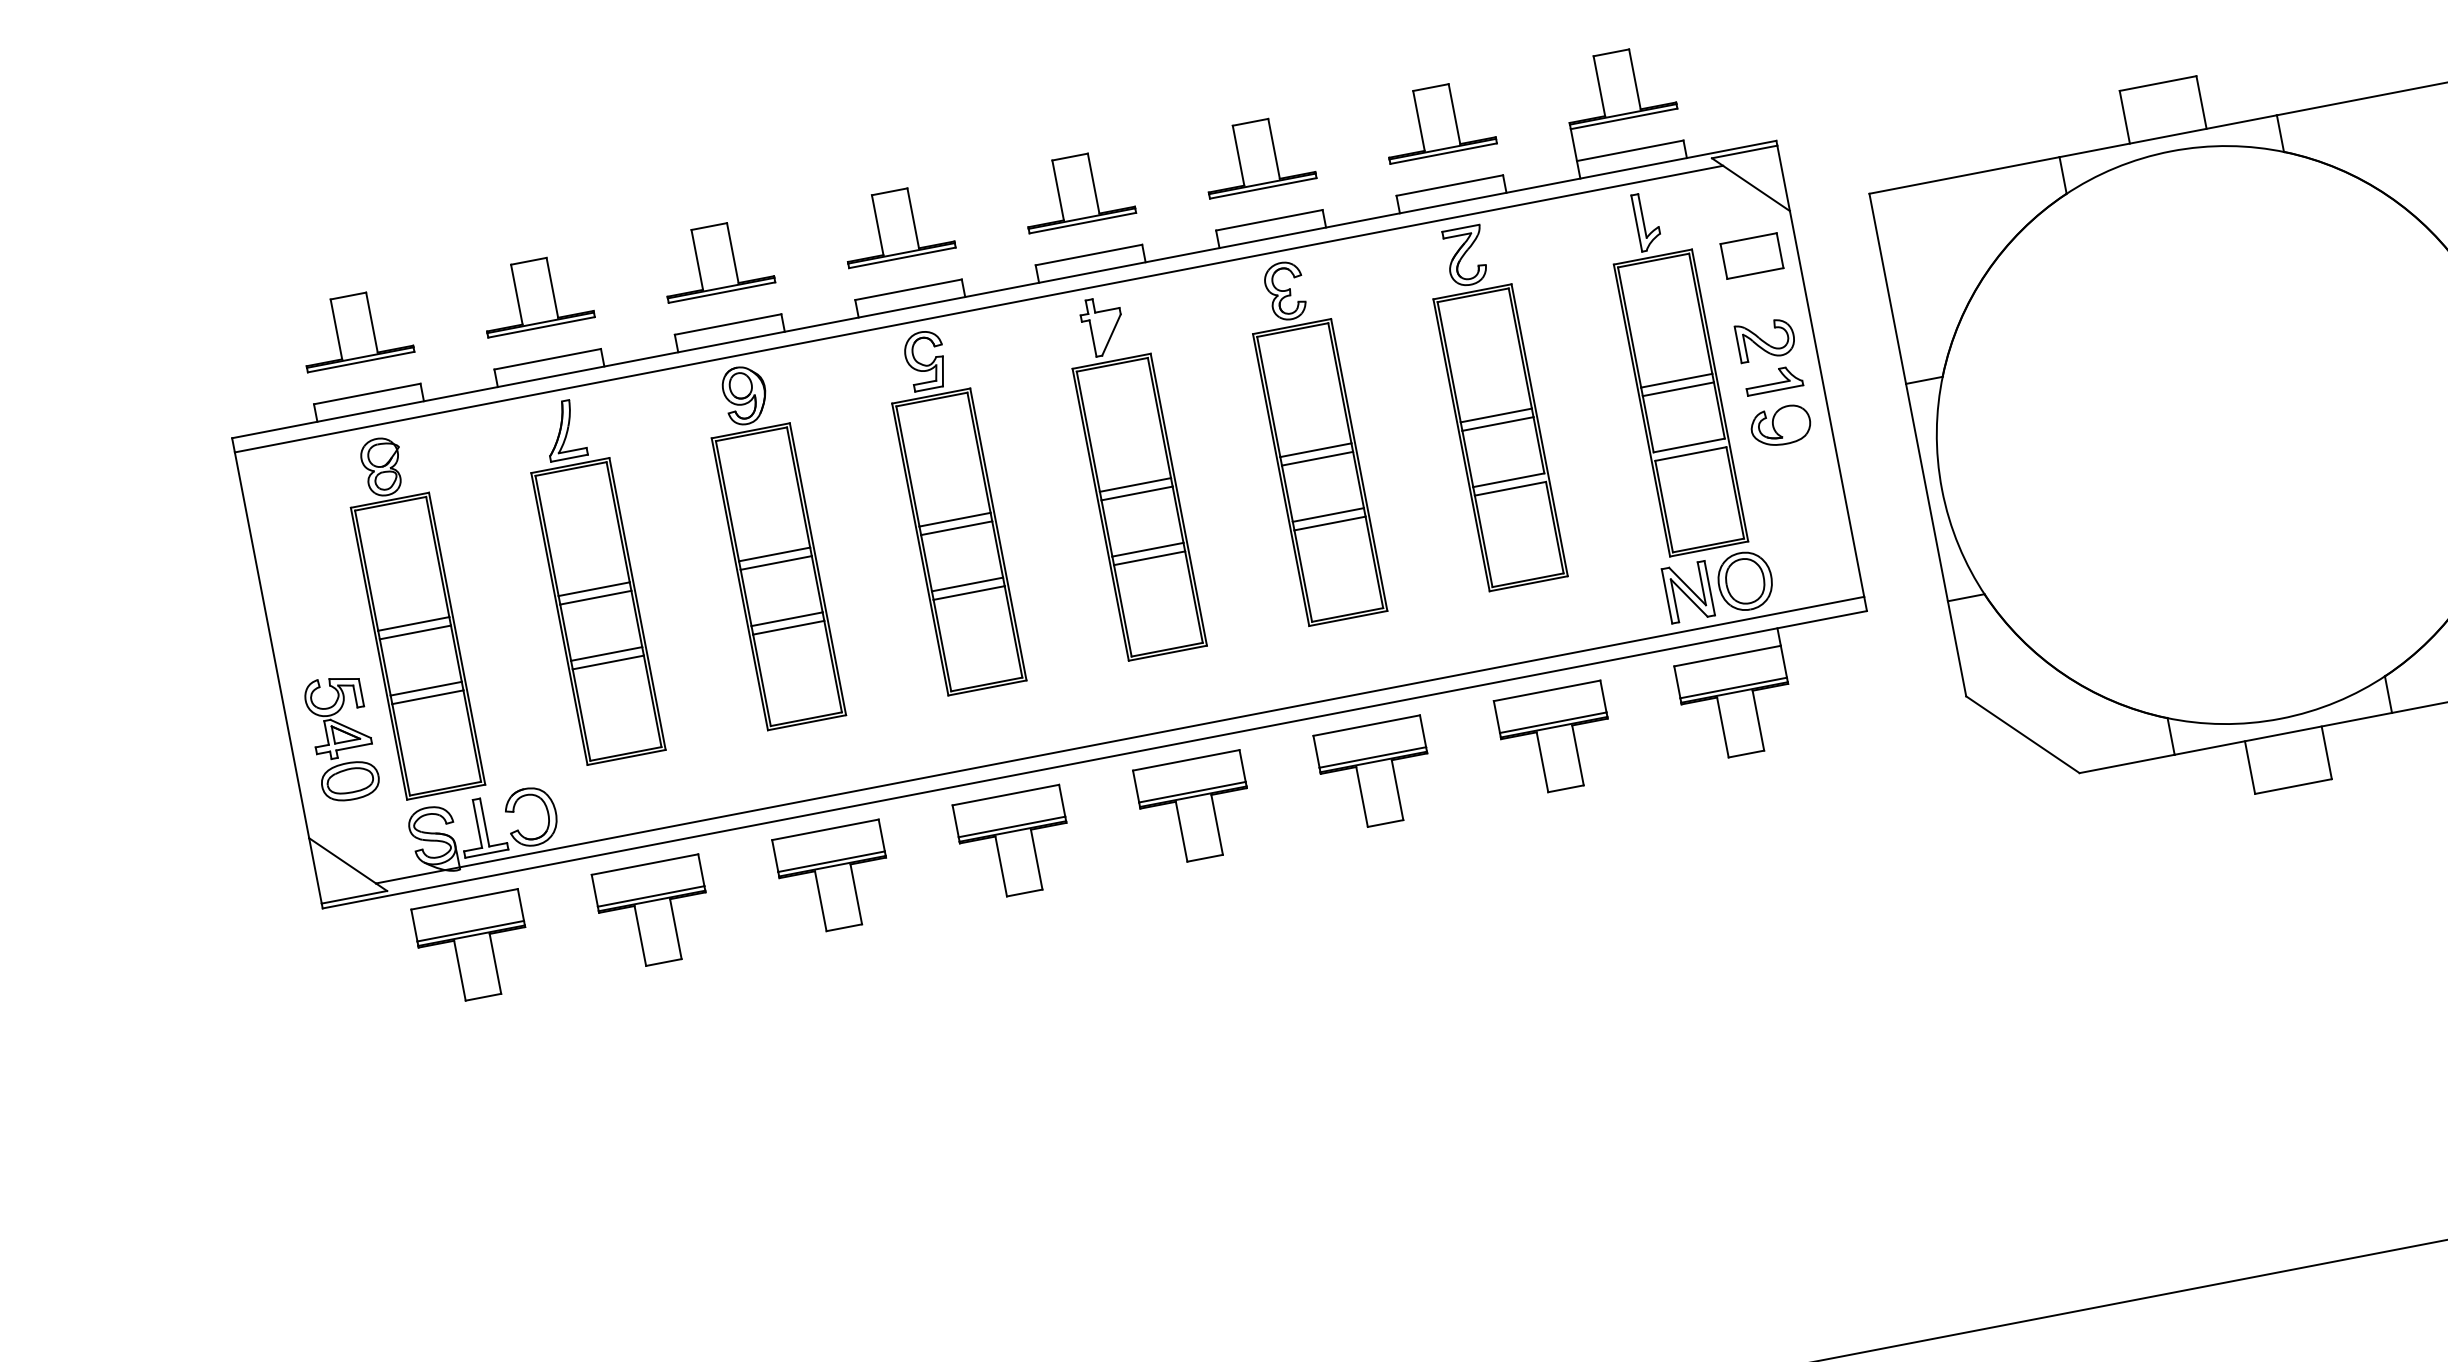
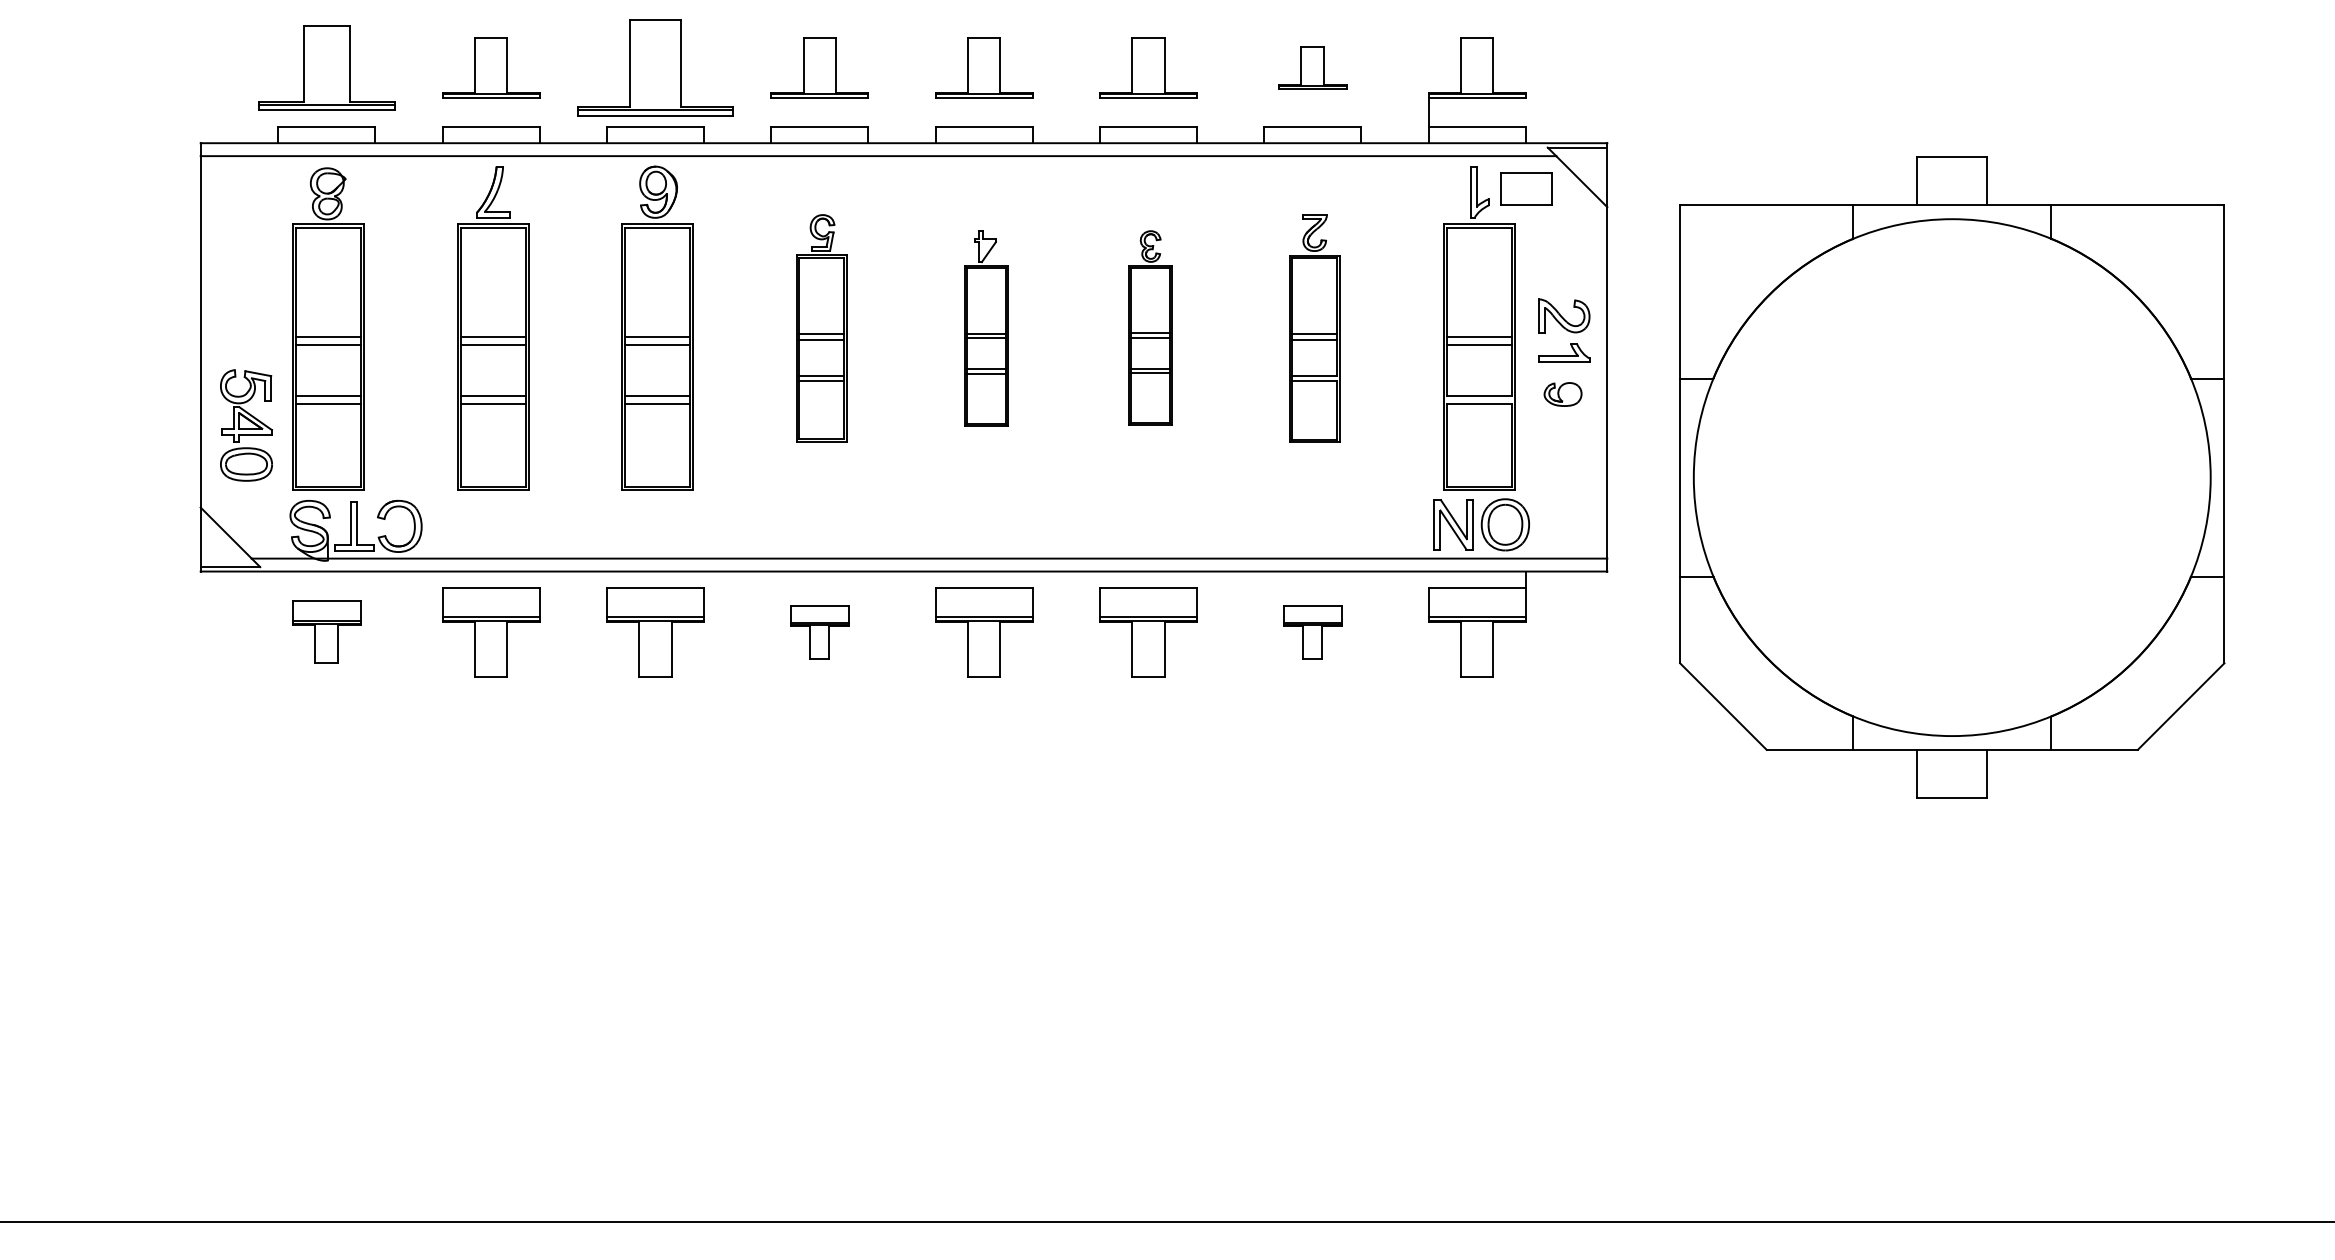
part: (1436, 120) -> (1312, 67), size x0.7
part: (1751, 255) -> (1526, 188), moved
part: (715, 258) -> (655, 67), size x1.6
part: (354, 328) -> (326, 67), size x1.4
part: (1494, 406) -> (1314, 328), size x0.7
part: (1780, 426) -> (1562, 394), size x0.7
part: (1313, 439) -> (1150, 327), size x0.6
part: (1134, 475) -> (986, 328), size x0.6
part: (952, 509) -> (821, 327), size x0.7
part: (1556, 740) -> (1312, 632), size x0.6
part: (1014, 844) -> (819, 632), size x0.6
part: (473, 948) -> (326, 632), size x0.7

